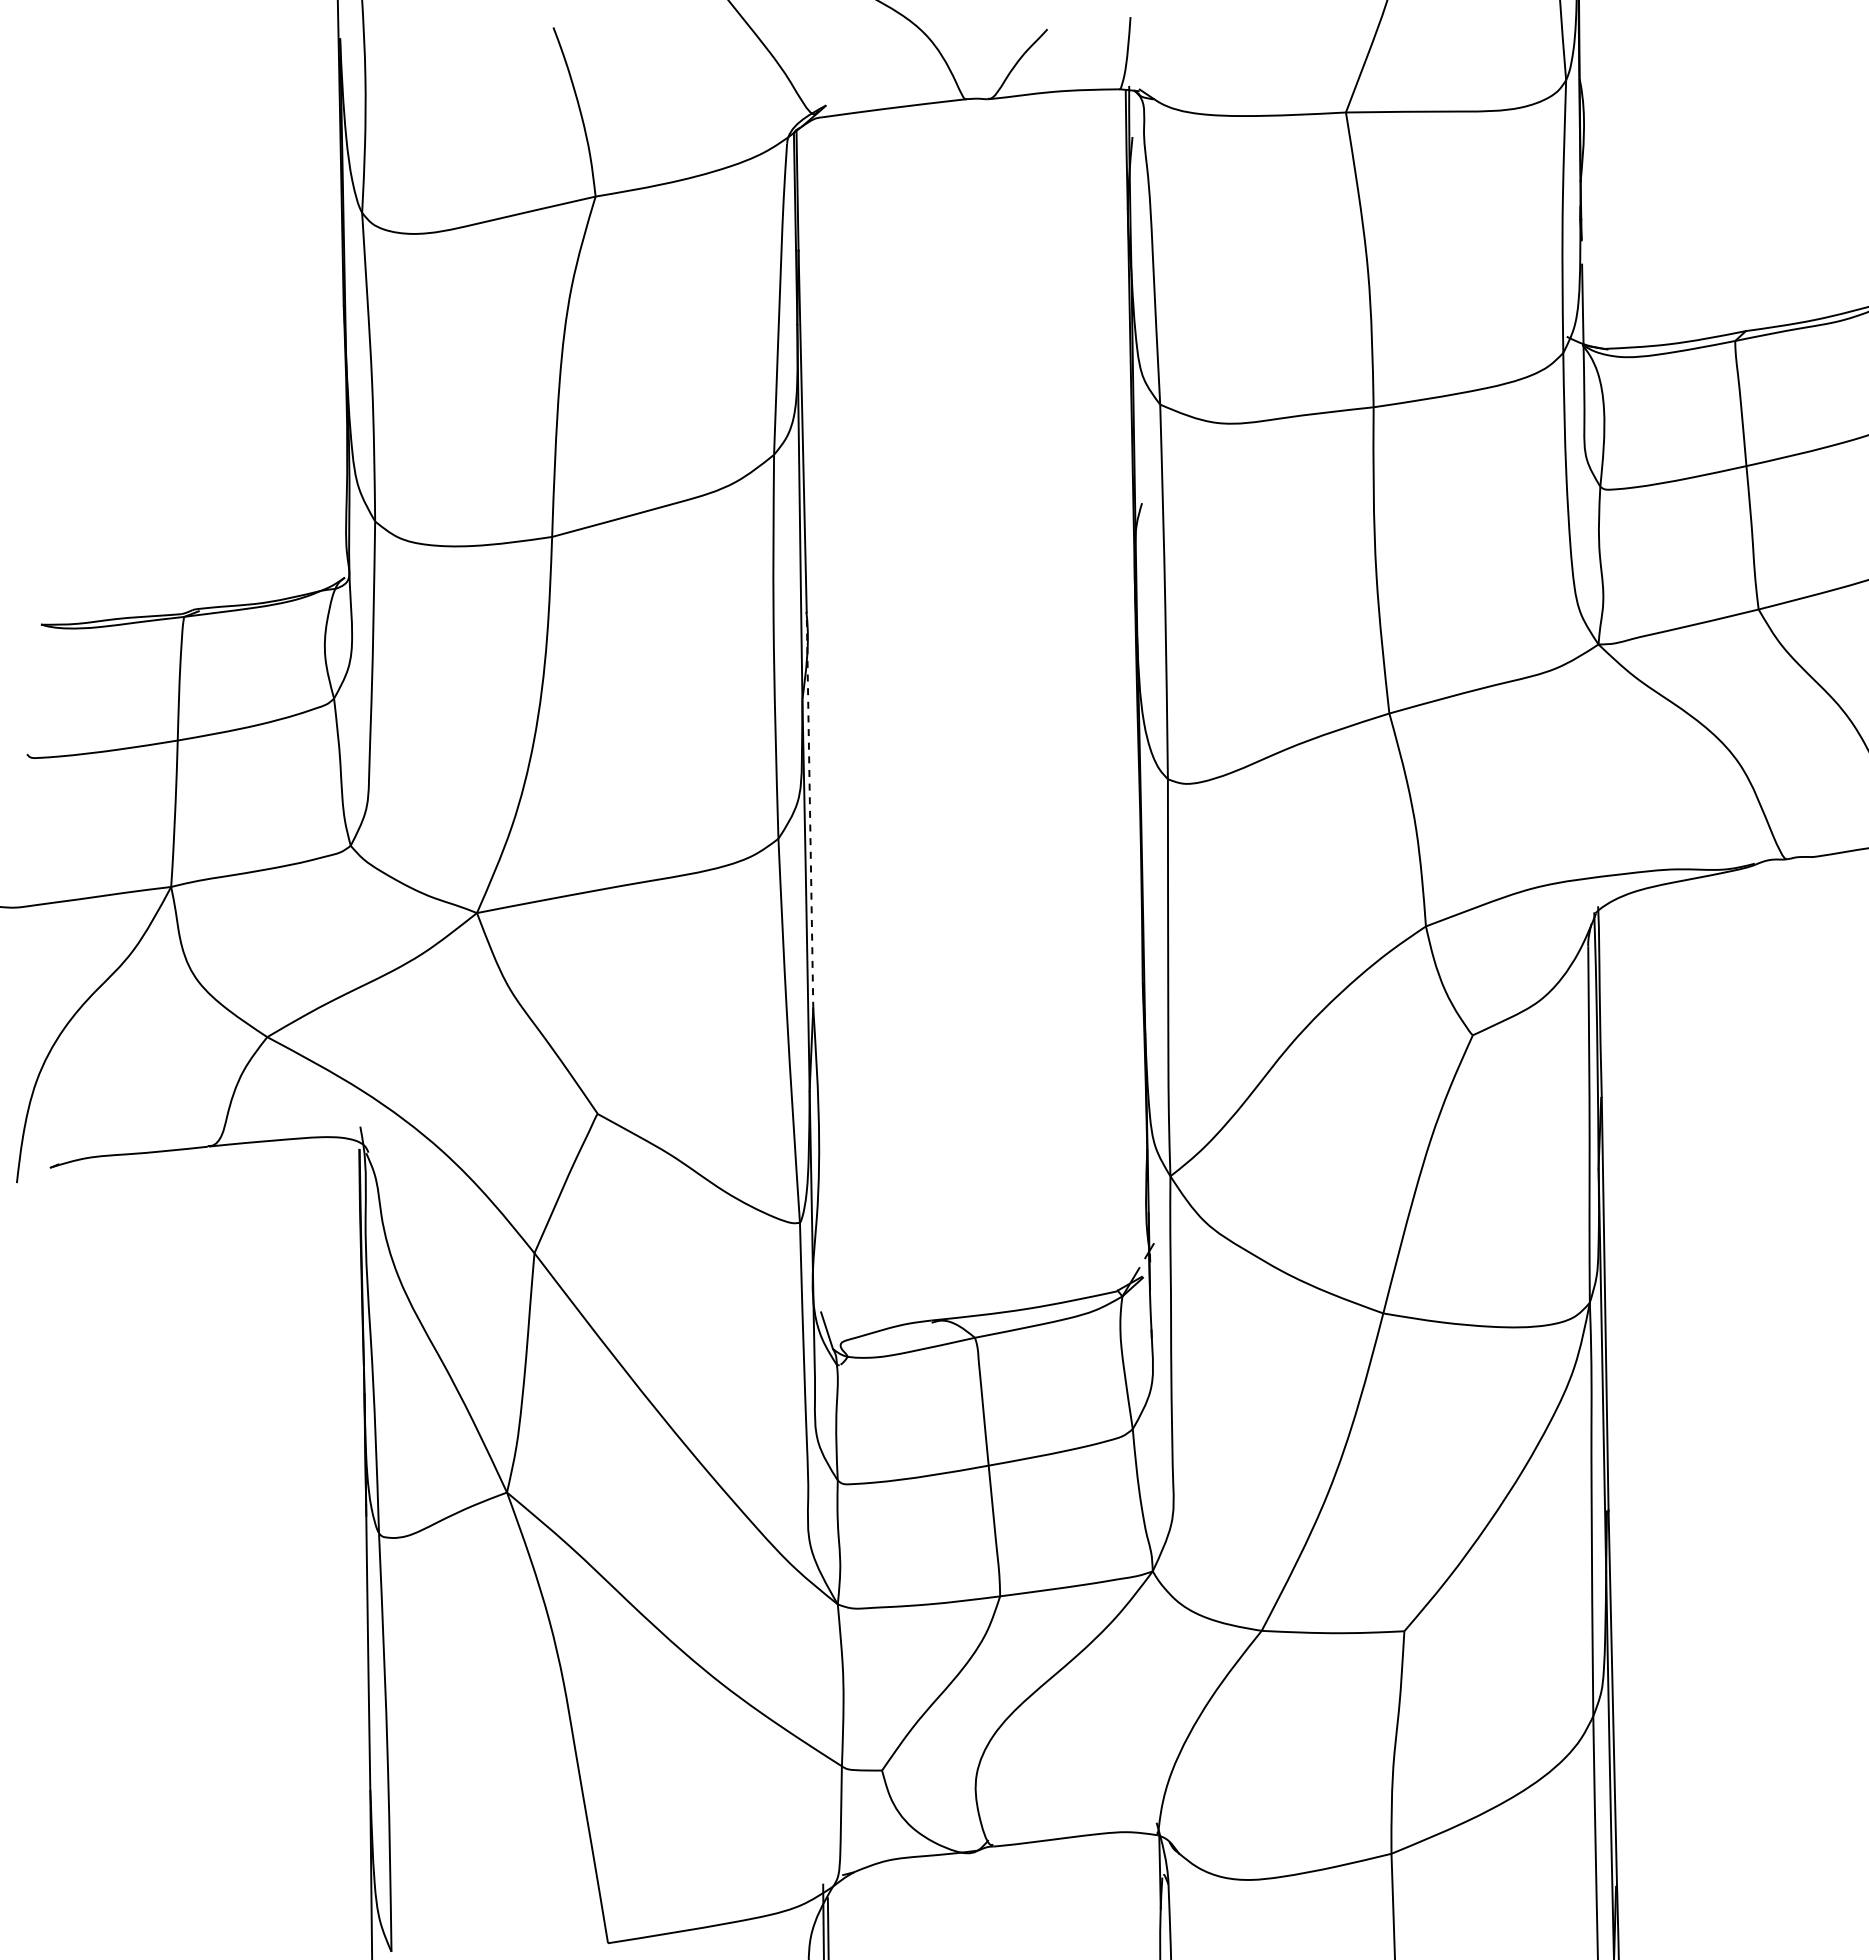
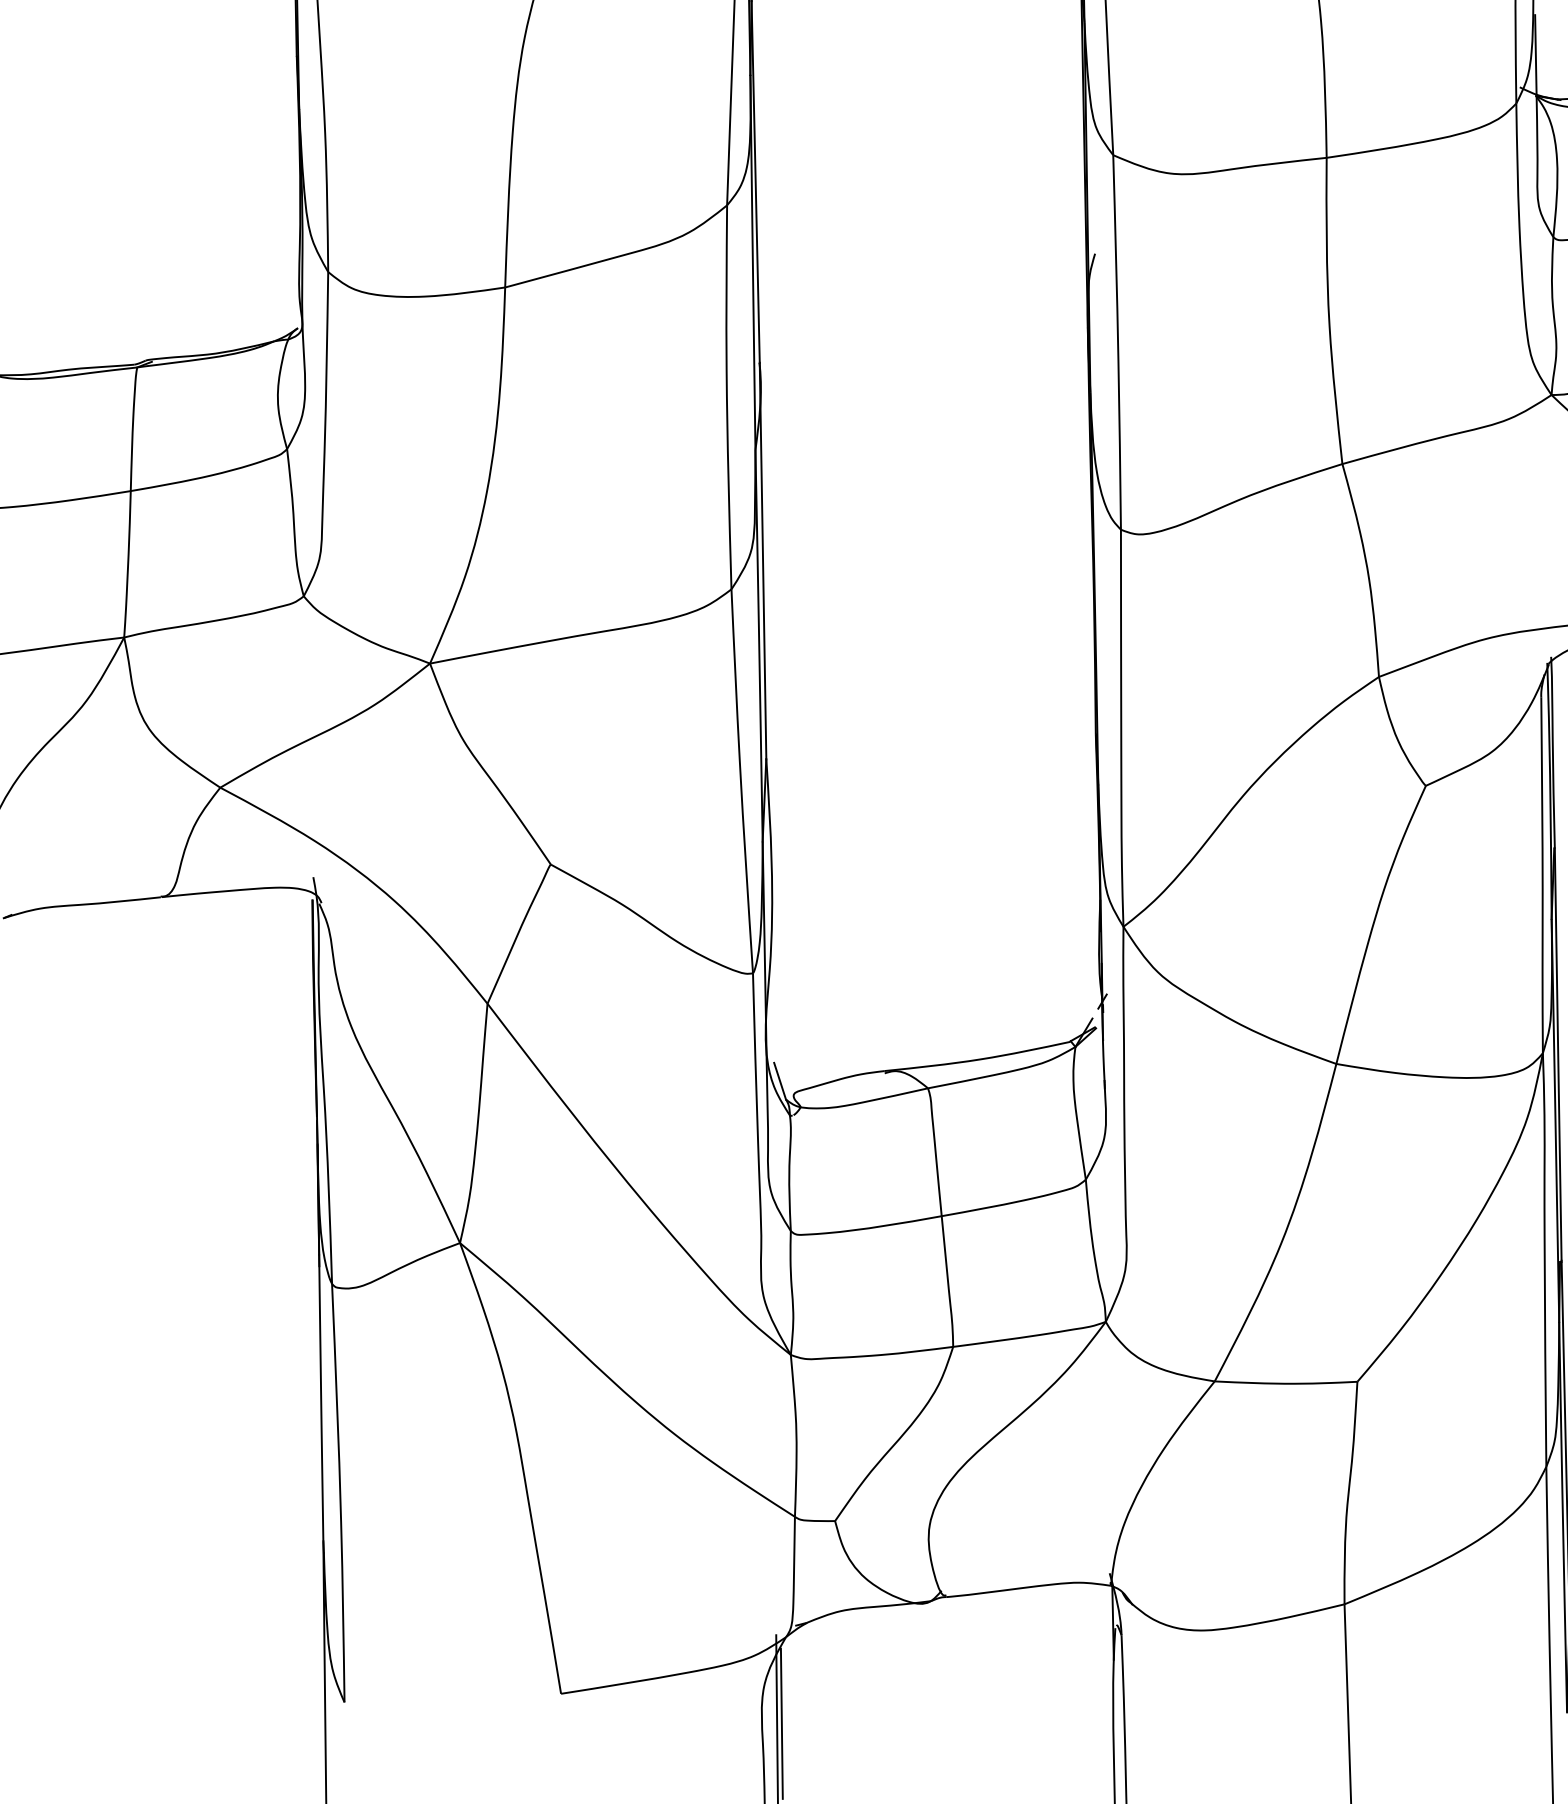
line: (810, 810) -> (763, 561), dashed -> solid

